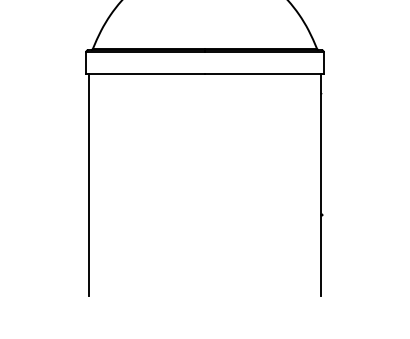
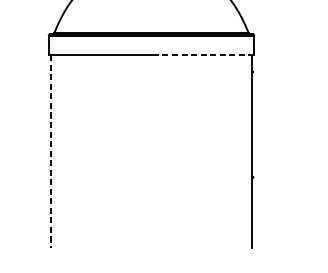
line: (263, 74) -> (202, 55), solid -> dashed
line: (89, 185) -> (51, 151), solid -> dashed

